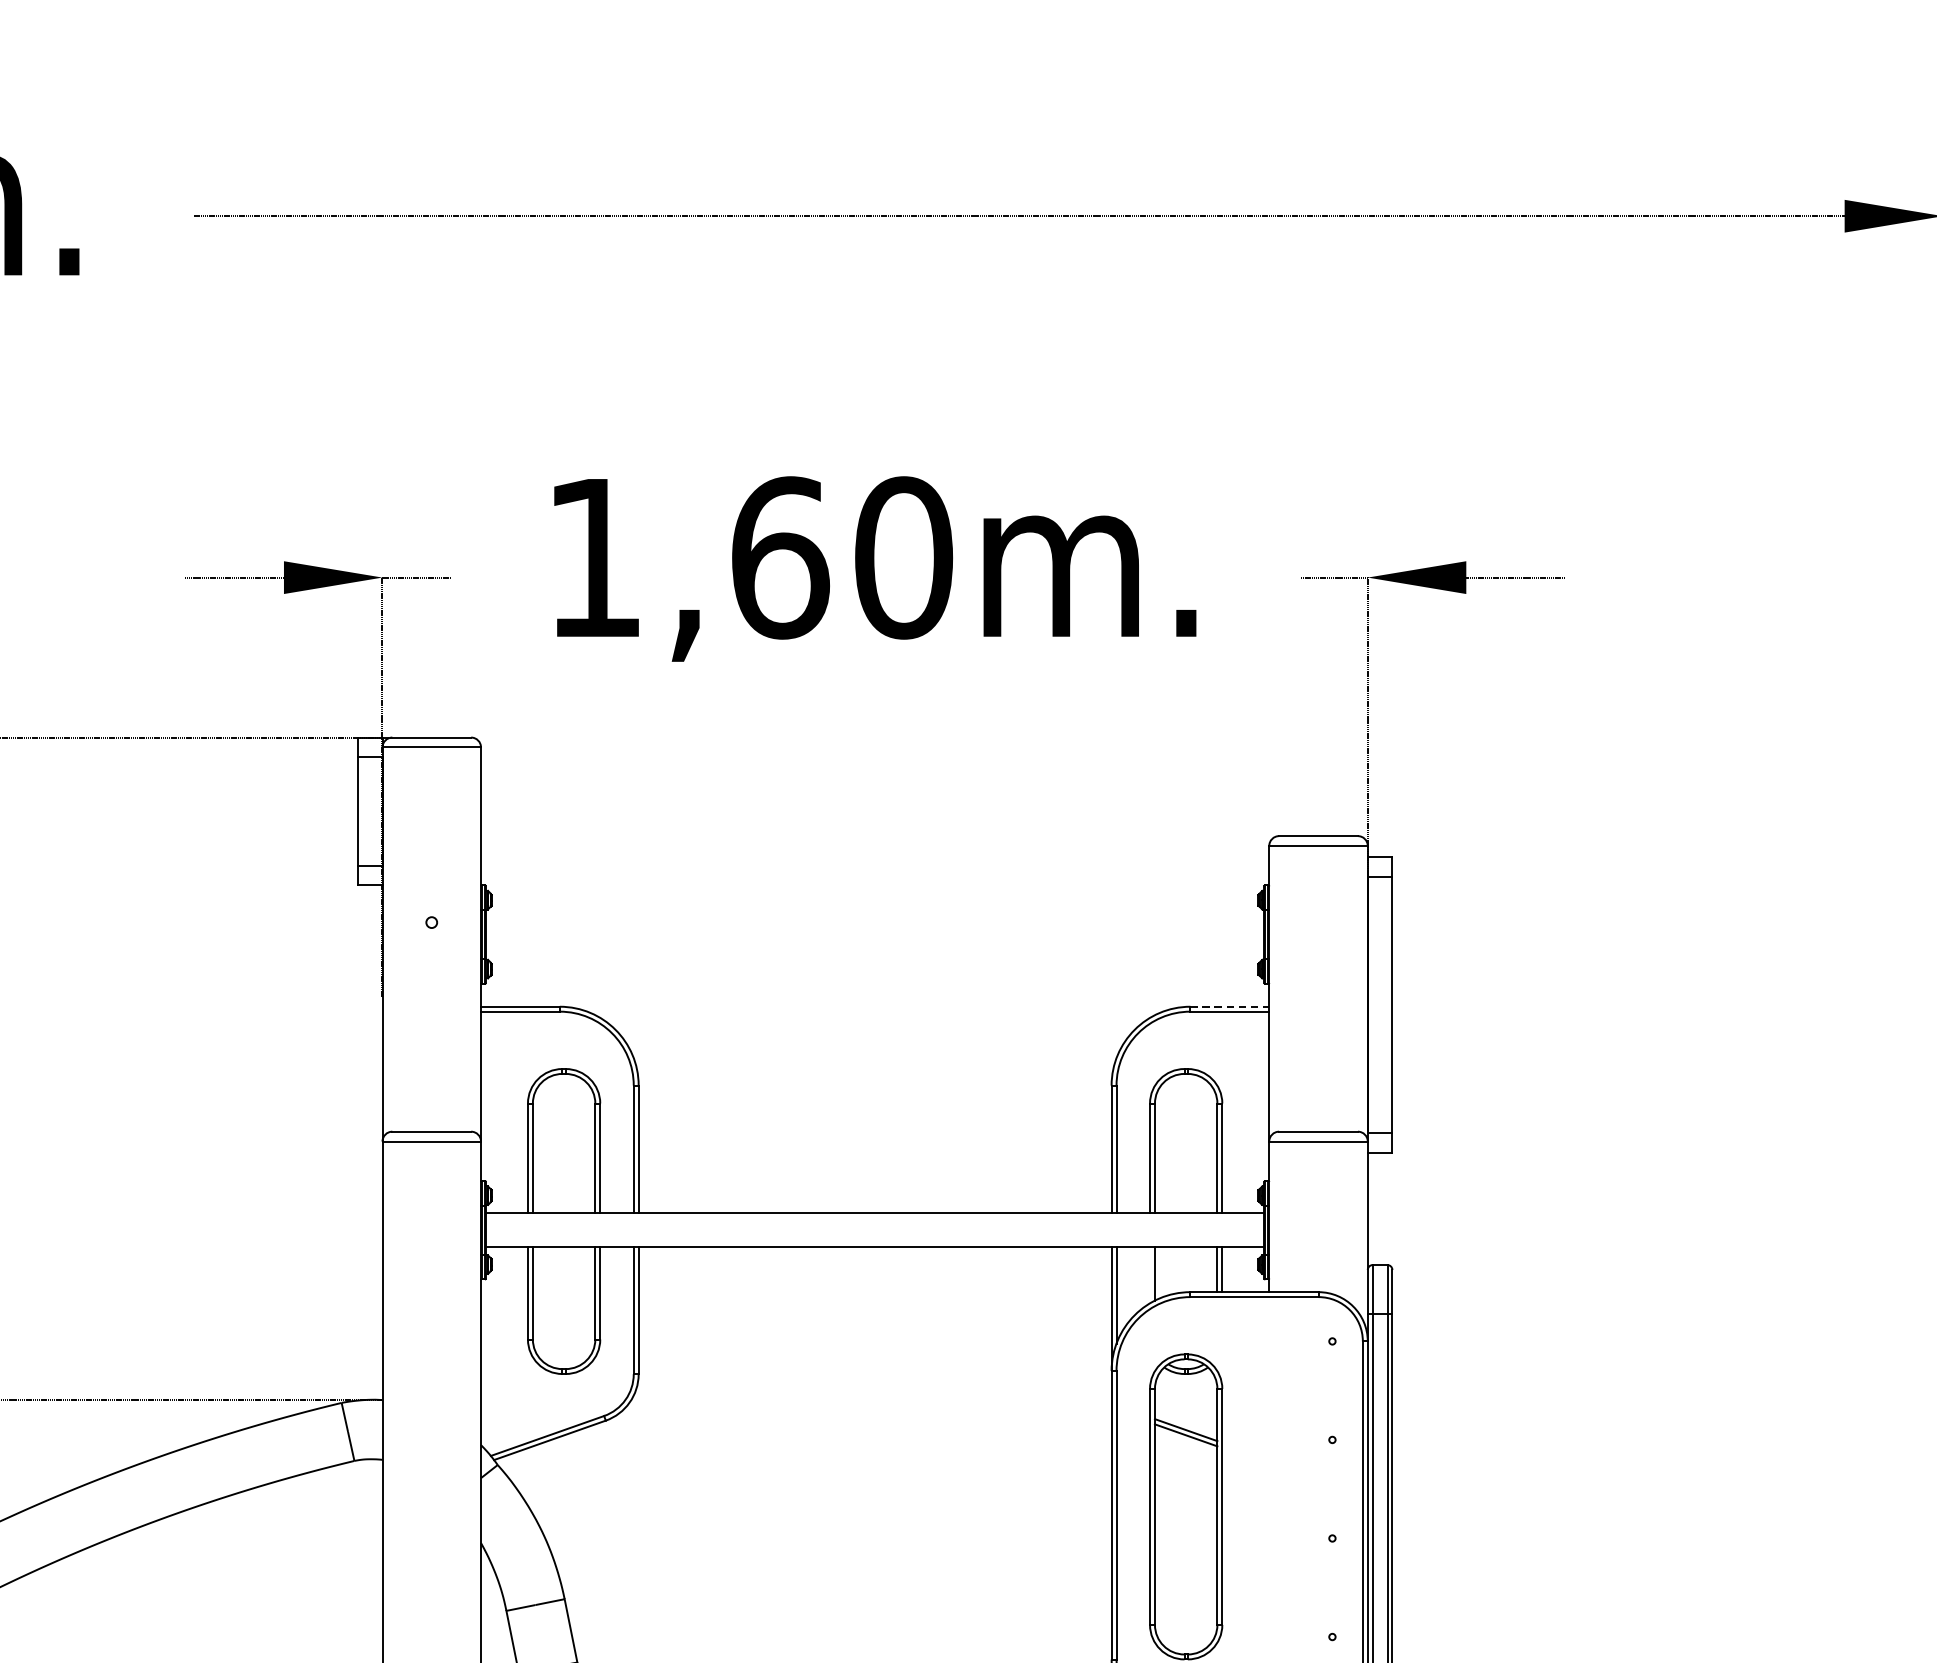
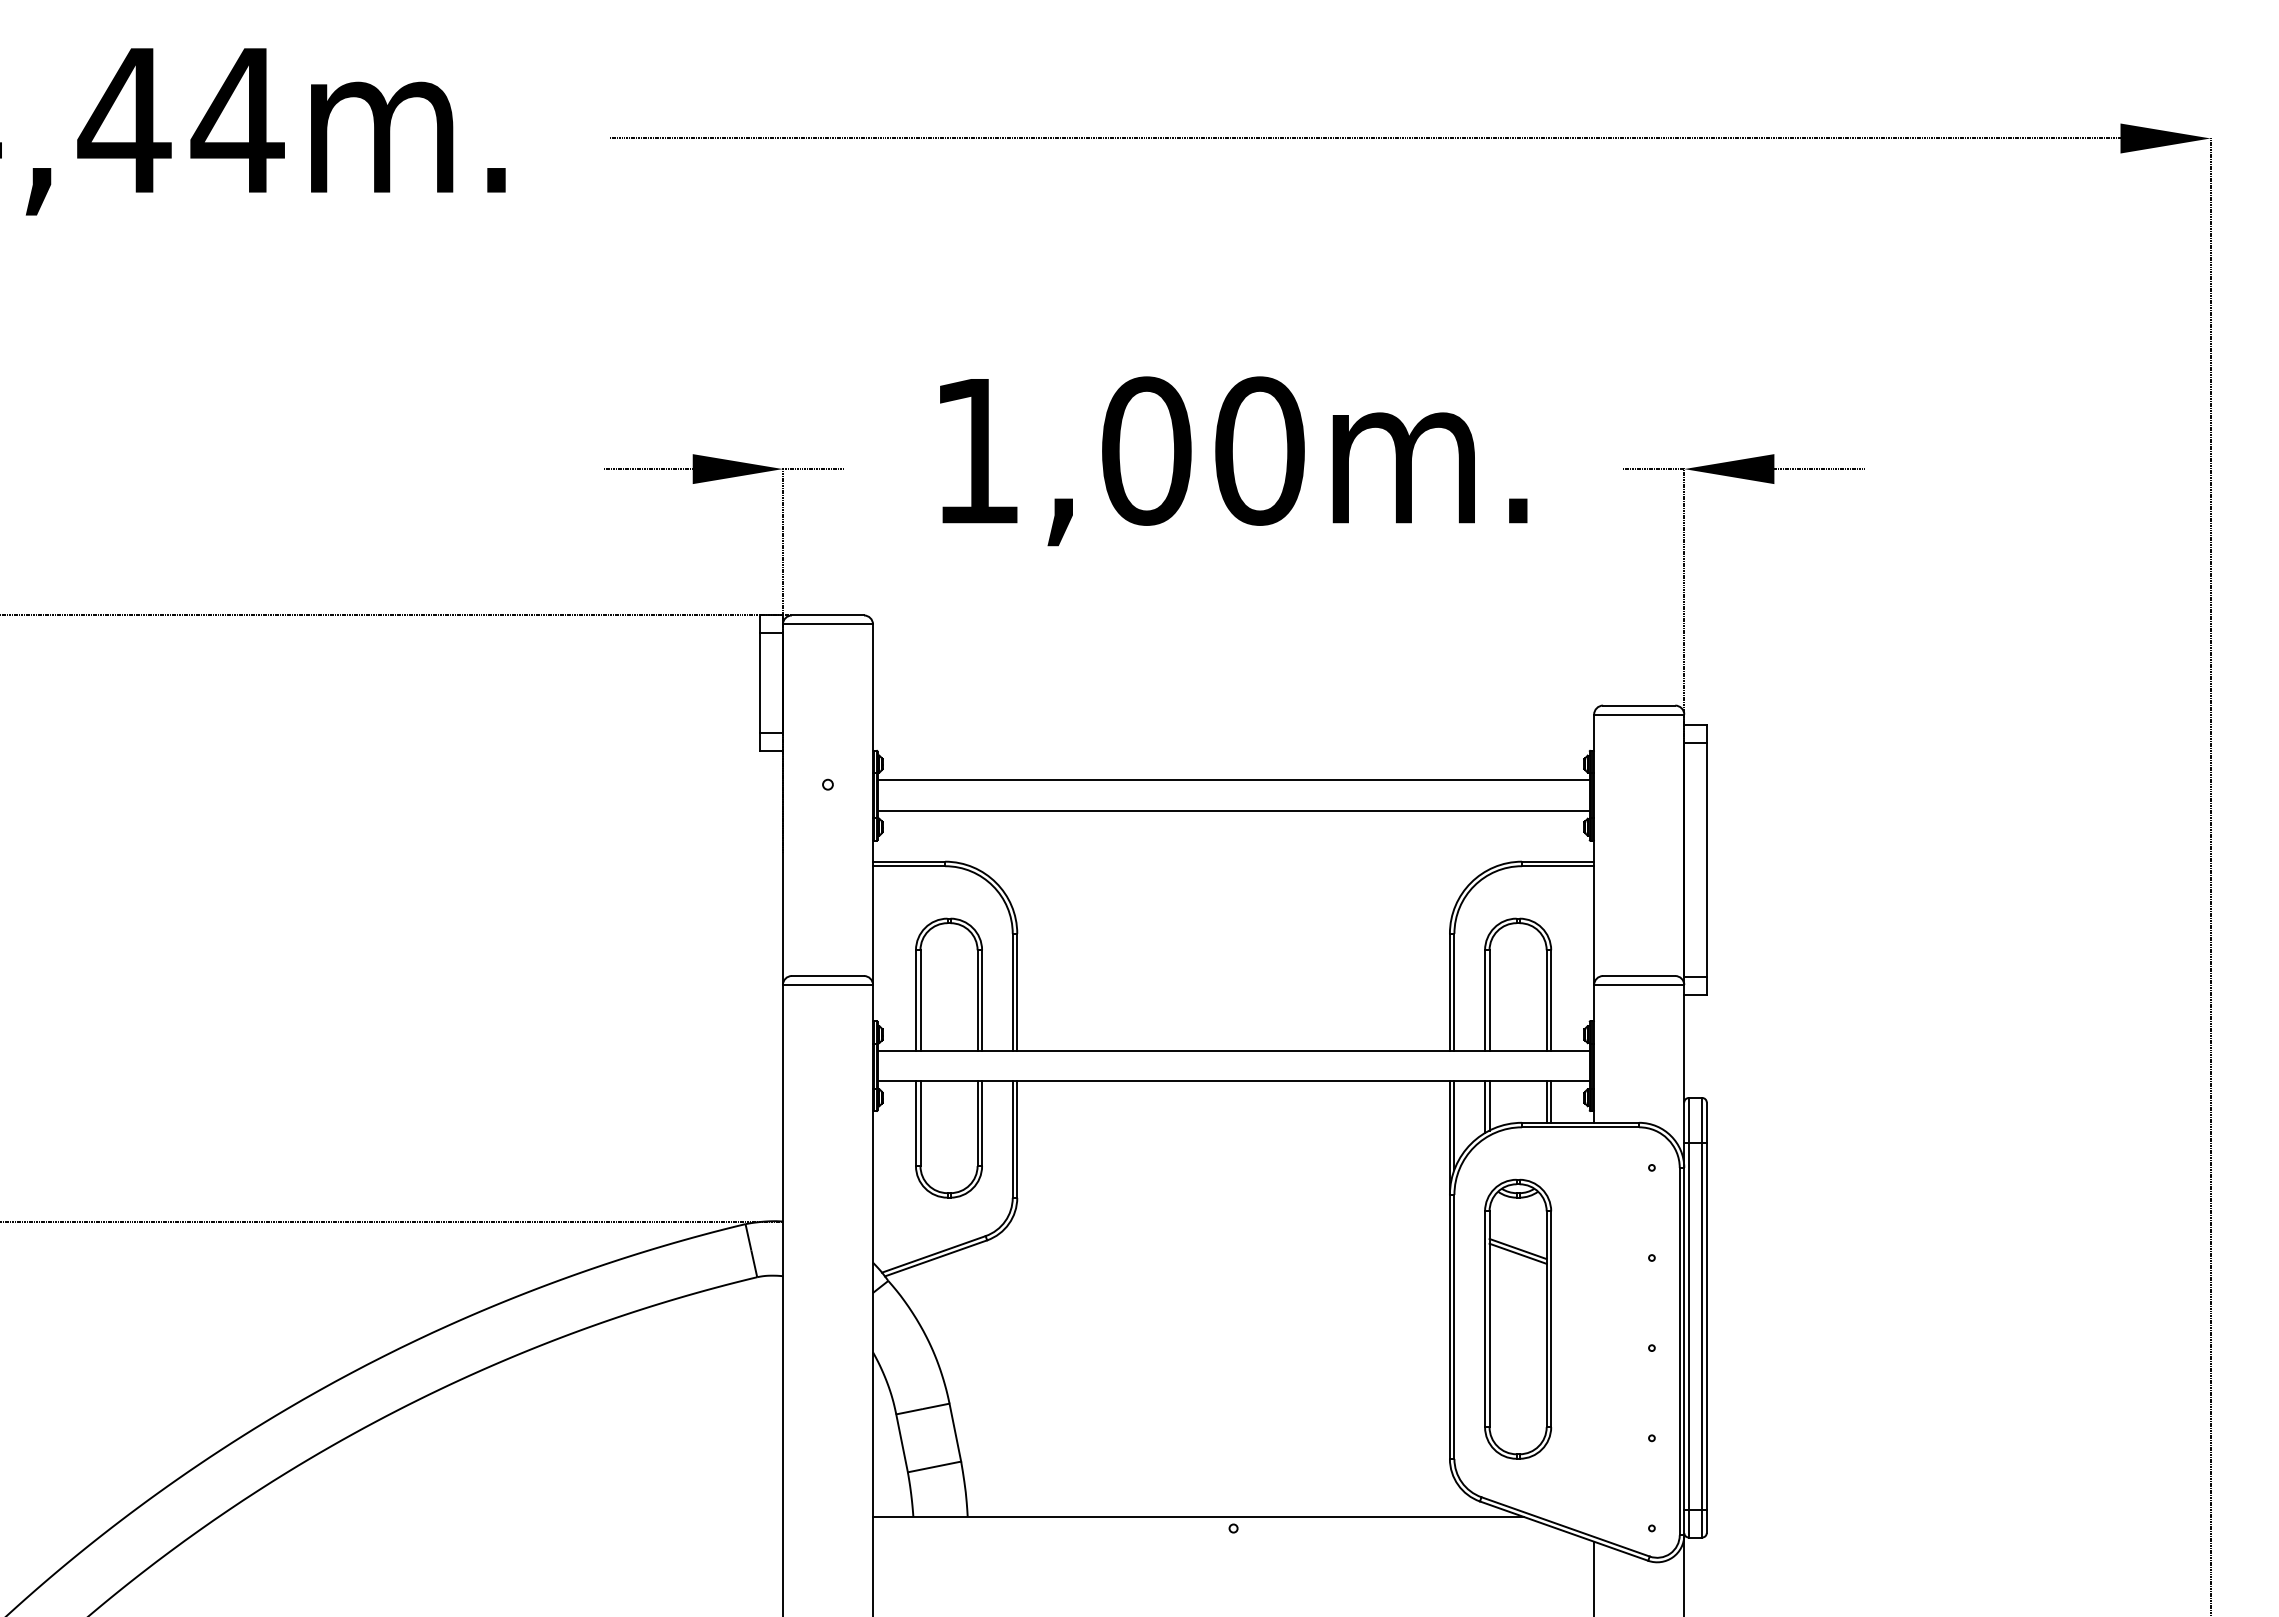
text: (781, 557) -> (1147, 450), 1,60m. -> 1,00m.
line: (875, 917) -> (1233, 780), added
line: (875, 951) -> (1233, 811), added
line: (1230, 1006) -> (1558, 861), dashed -> solid
line: (1150, 1275) -> (1485, 1107), added

